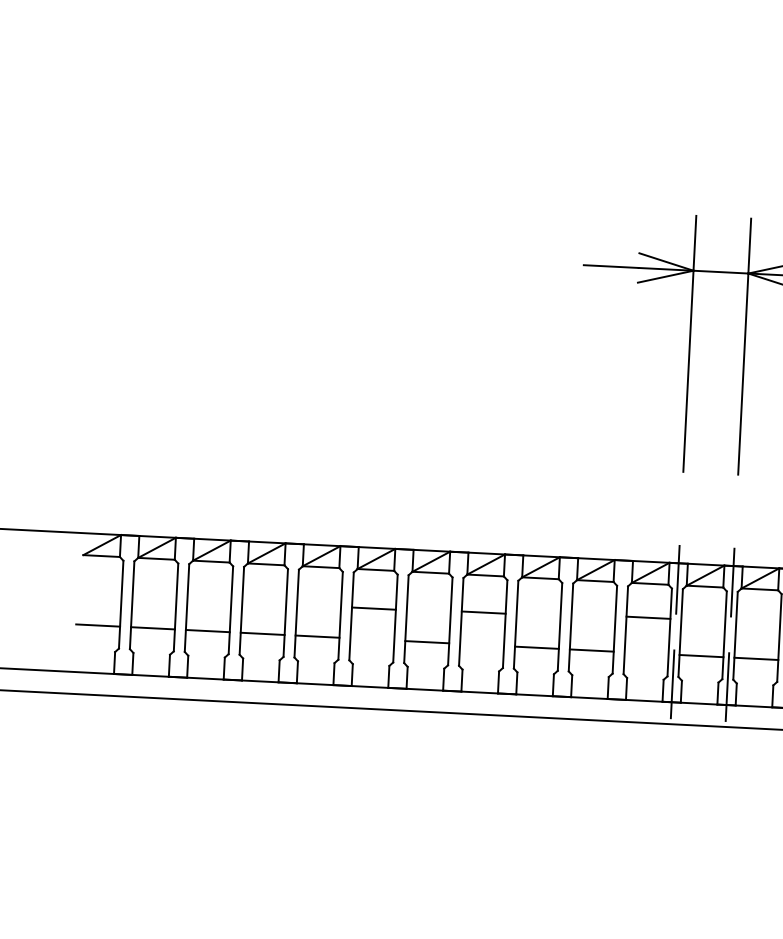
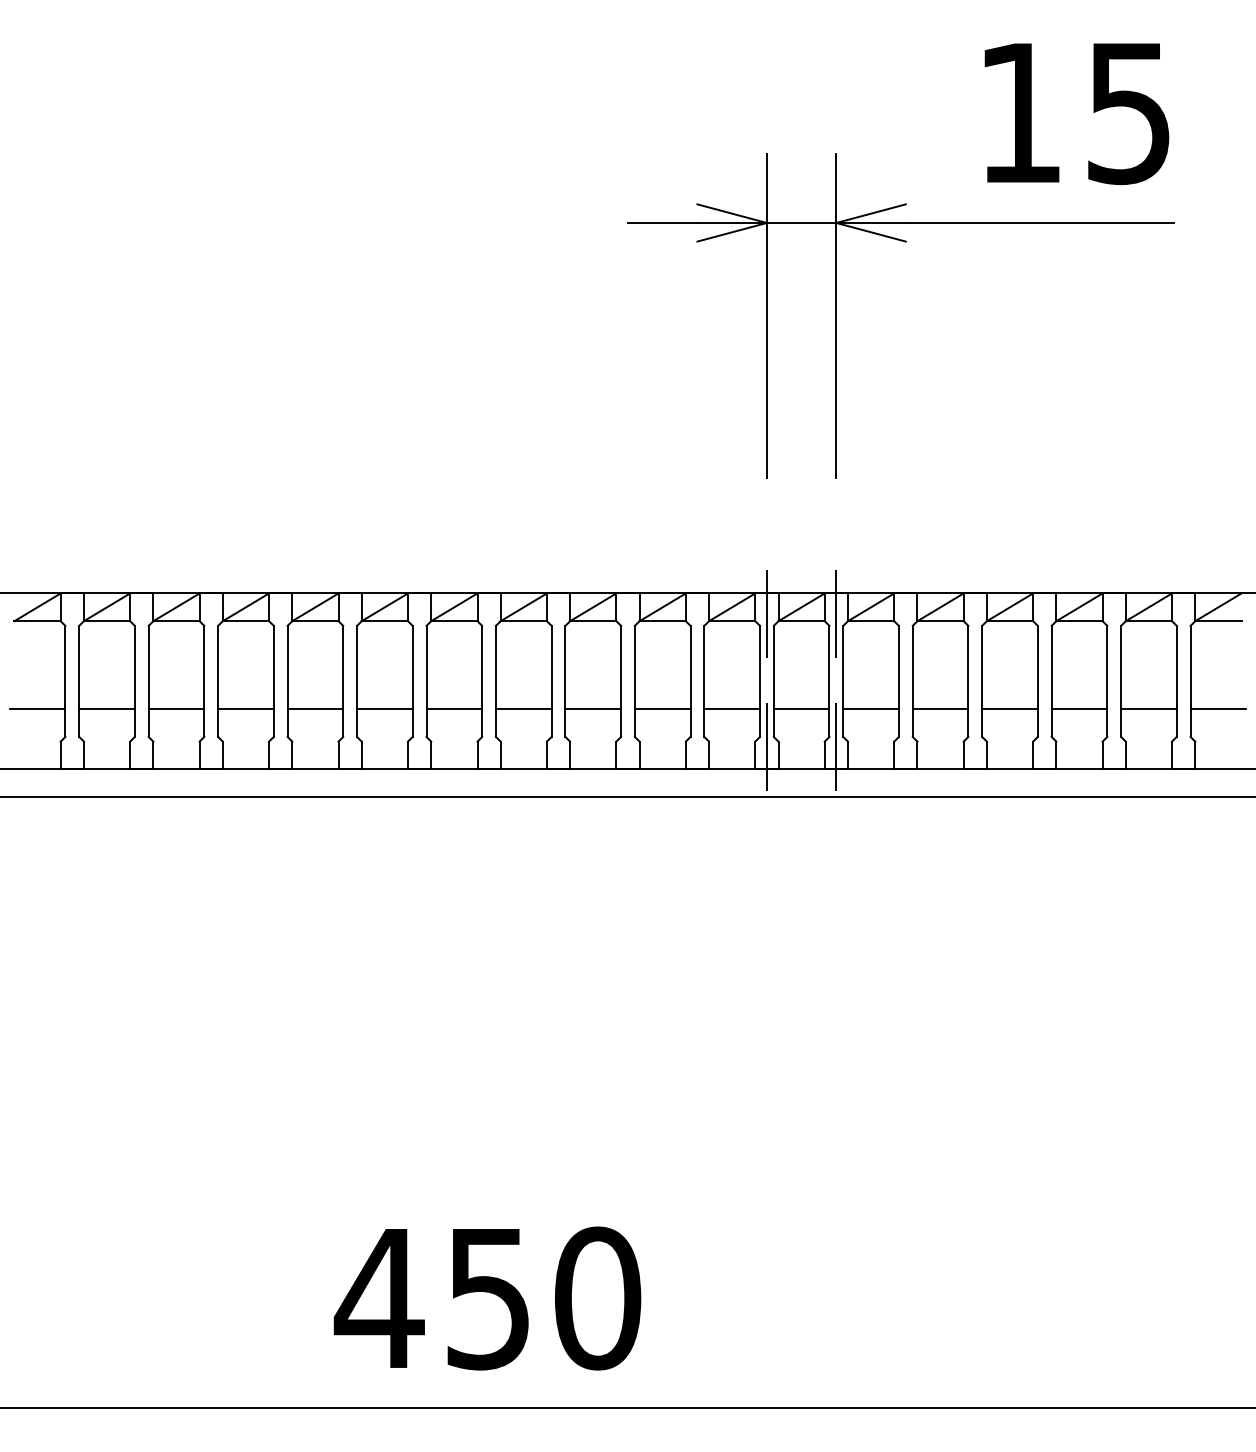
line: (373, 608) -> (384, 709), moved
line: (483, 612) -> (523, 709), moved
line: (647, 617) -> (731, 709), moved

